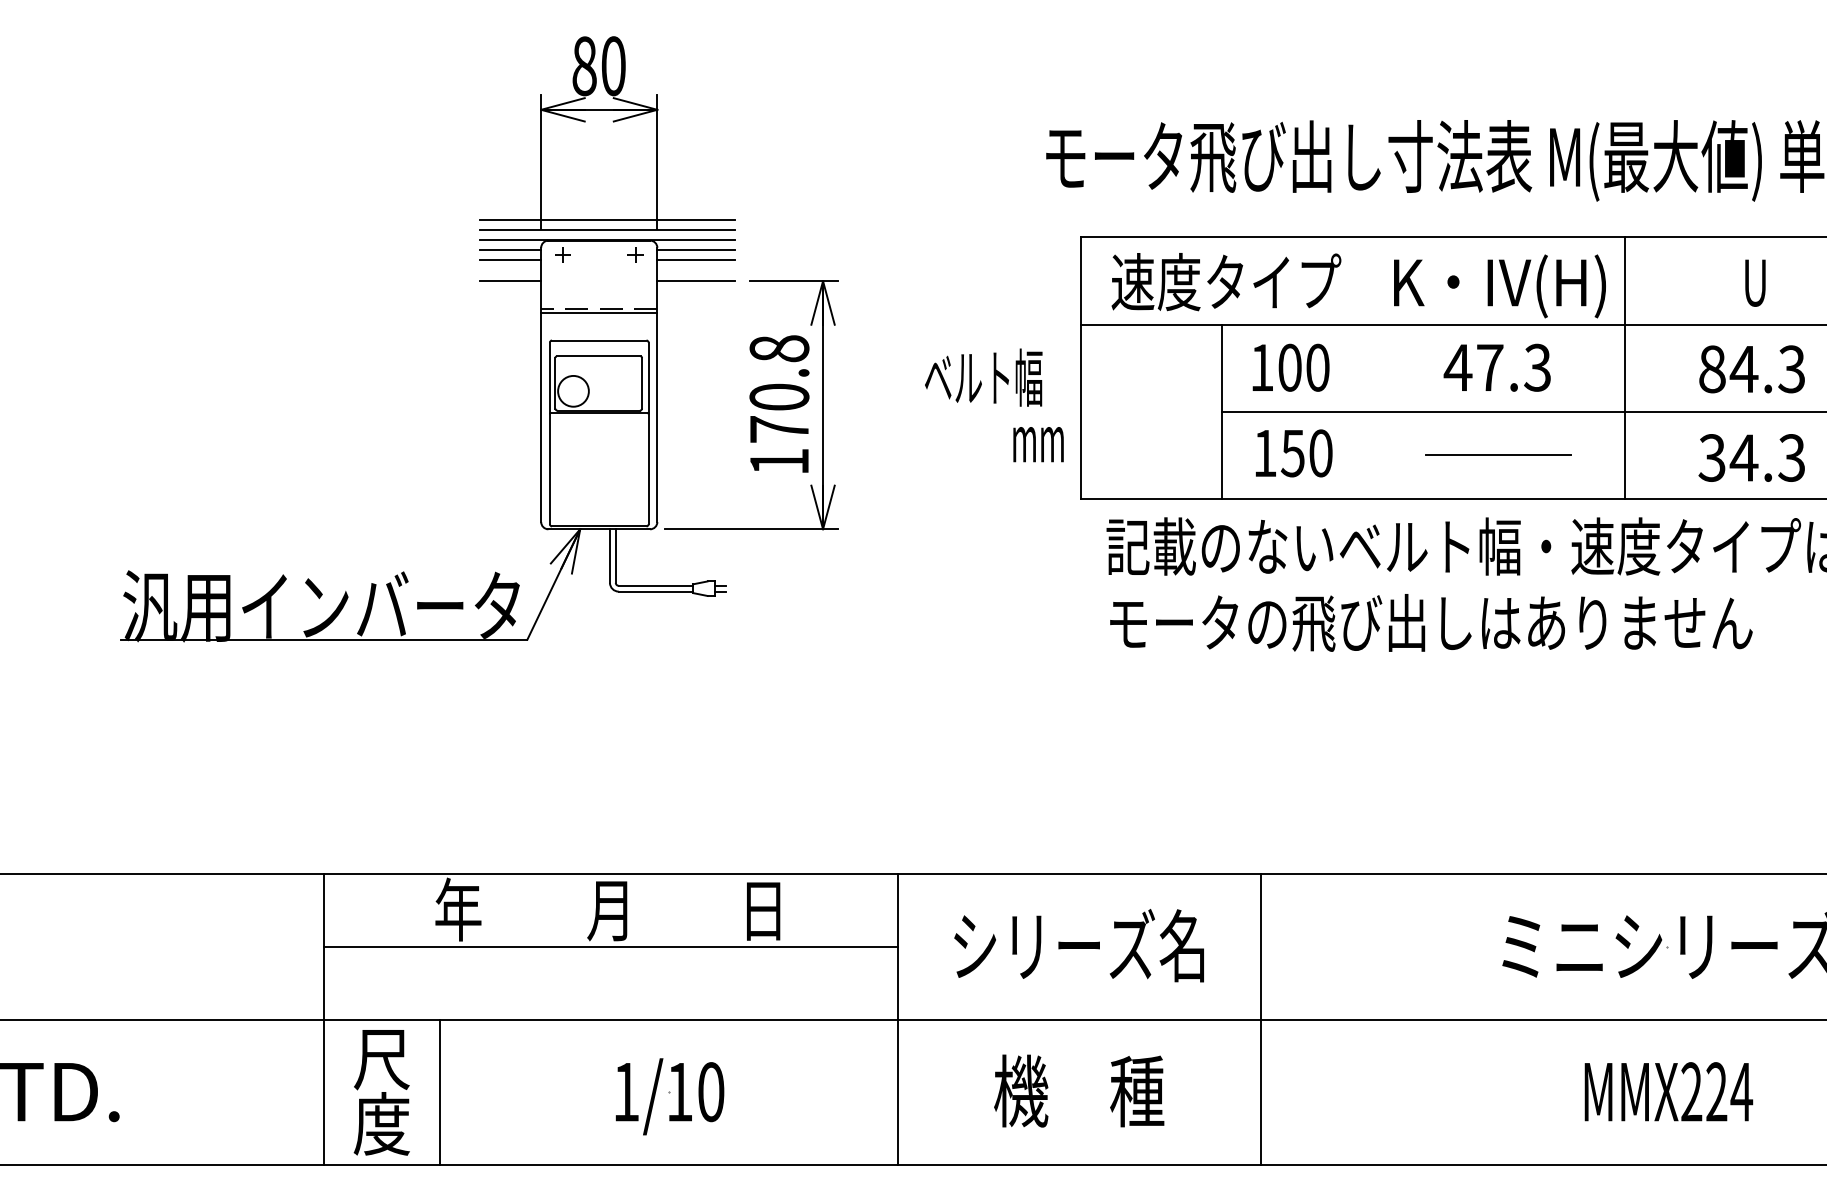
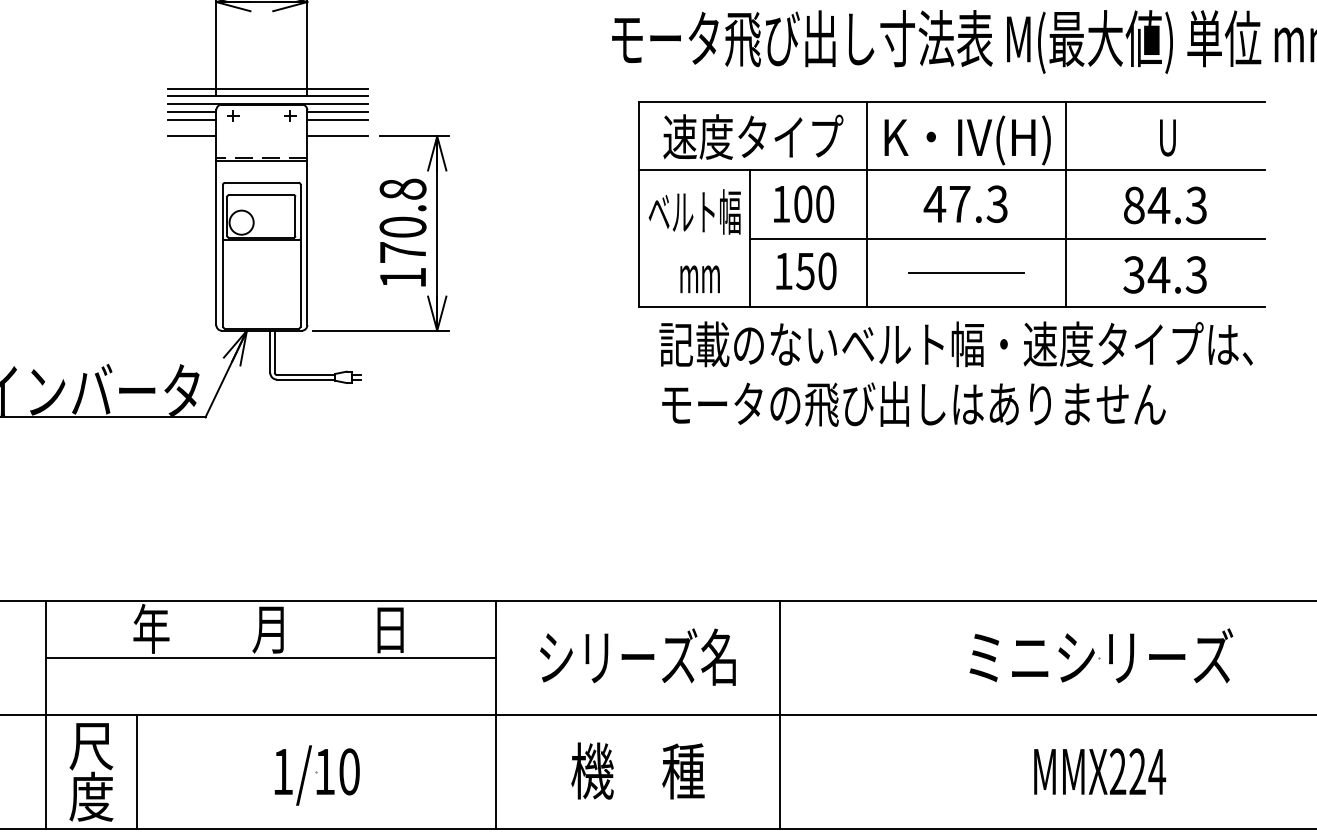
line: (1371, 367) -> (867, 204), added
text: (983, 377) -> (694, 211), moved
text: (1038, 444) -> (700, 279), moved

